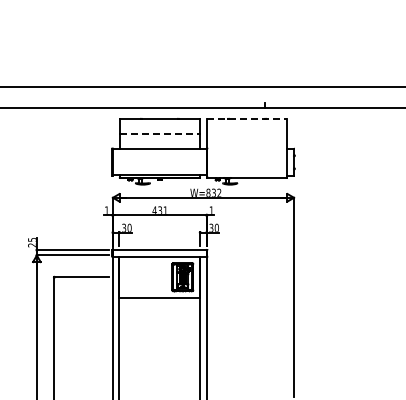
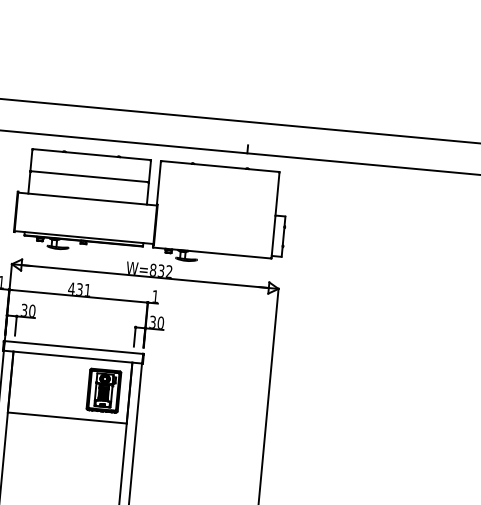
line: (247, 119) -> (220, 167), dashed -> solid
line: (160, 134) -> (90, 177), dashed -> solid

